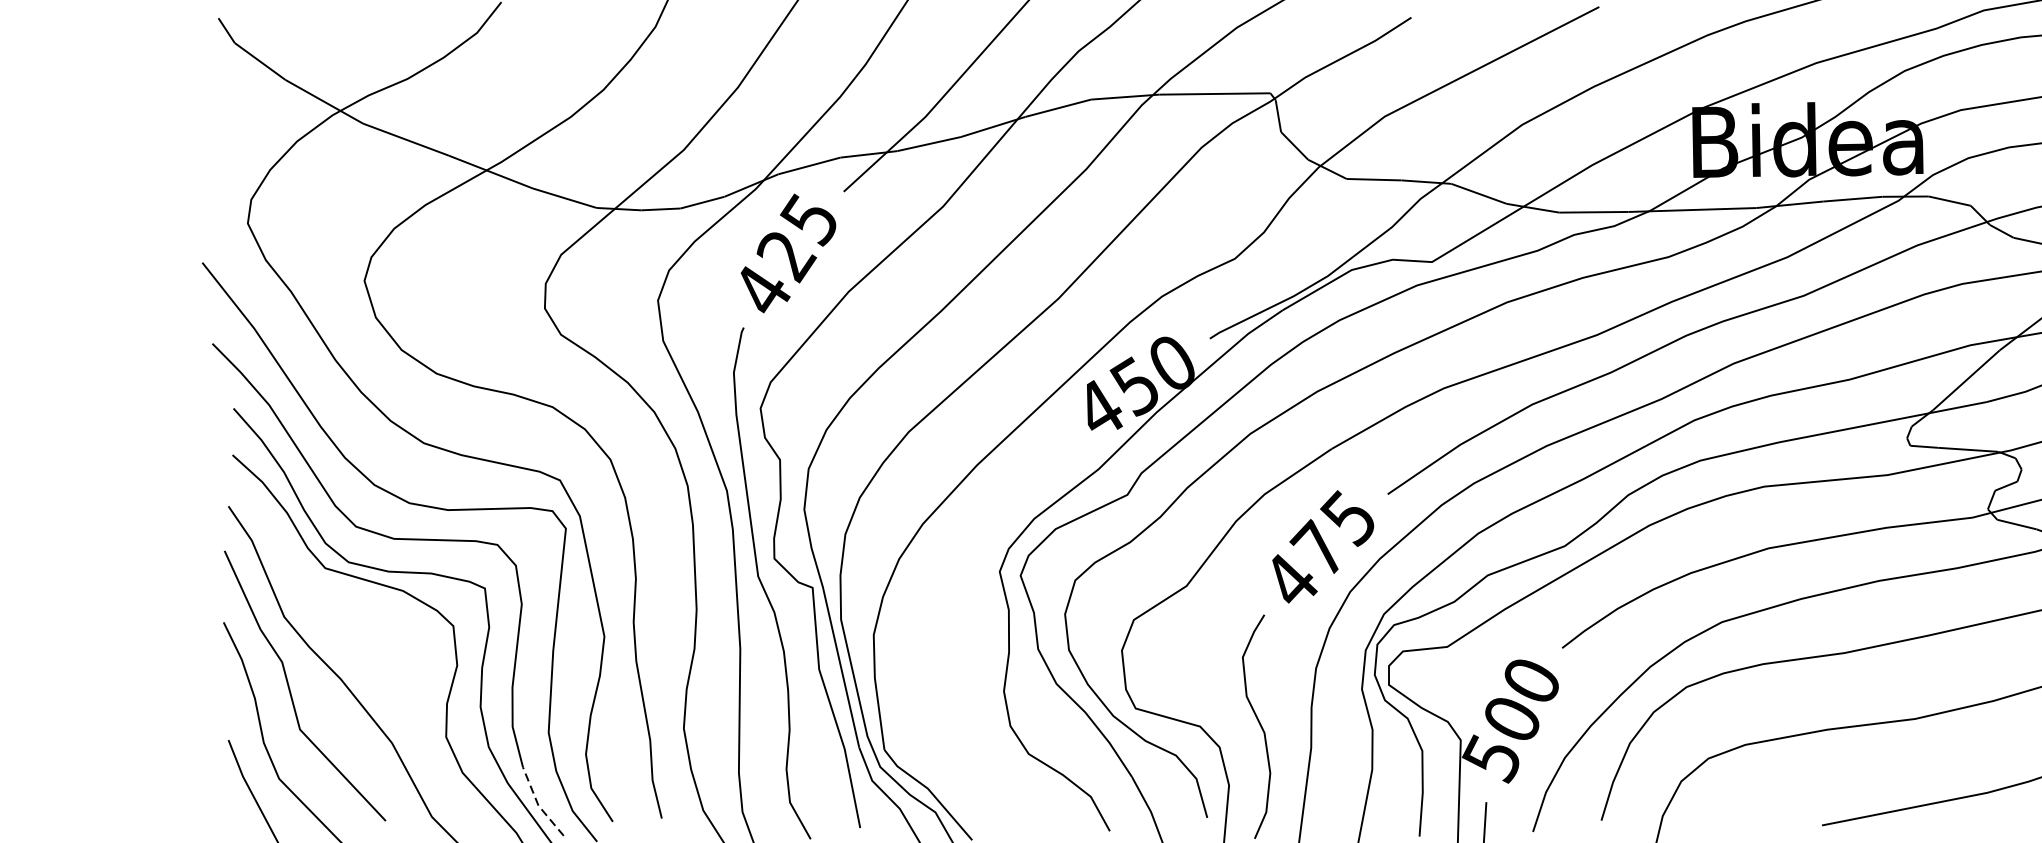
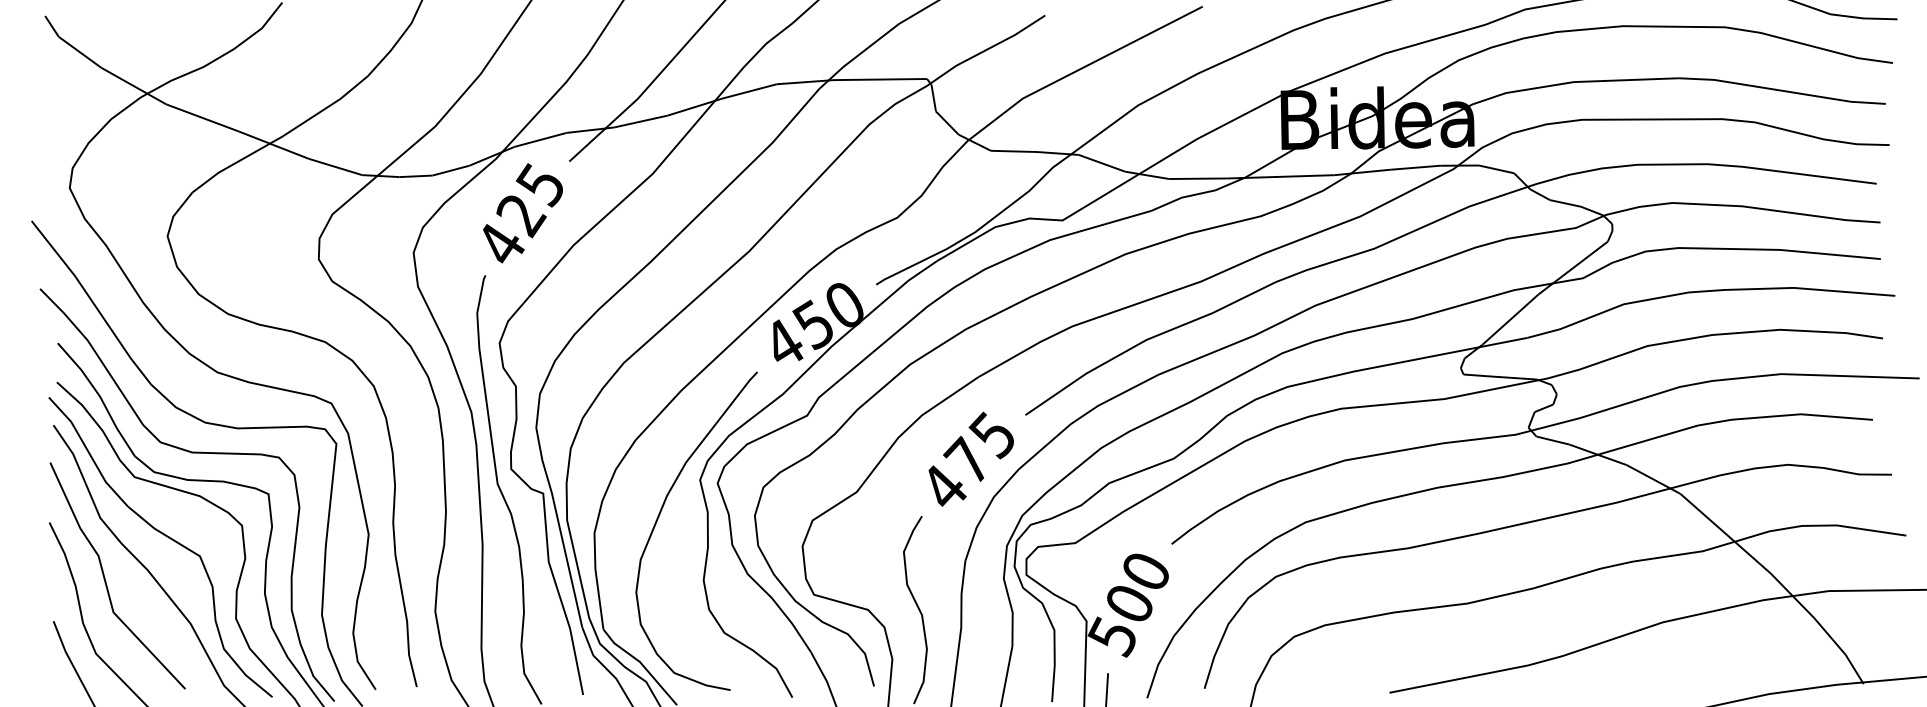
curve: (951, 616) -> (659, 517), added
part: (365, 641) -> (168, 538), added
line: (538, 804) -> (313, 675), dashed -> solid

